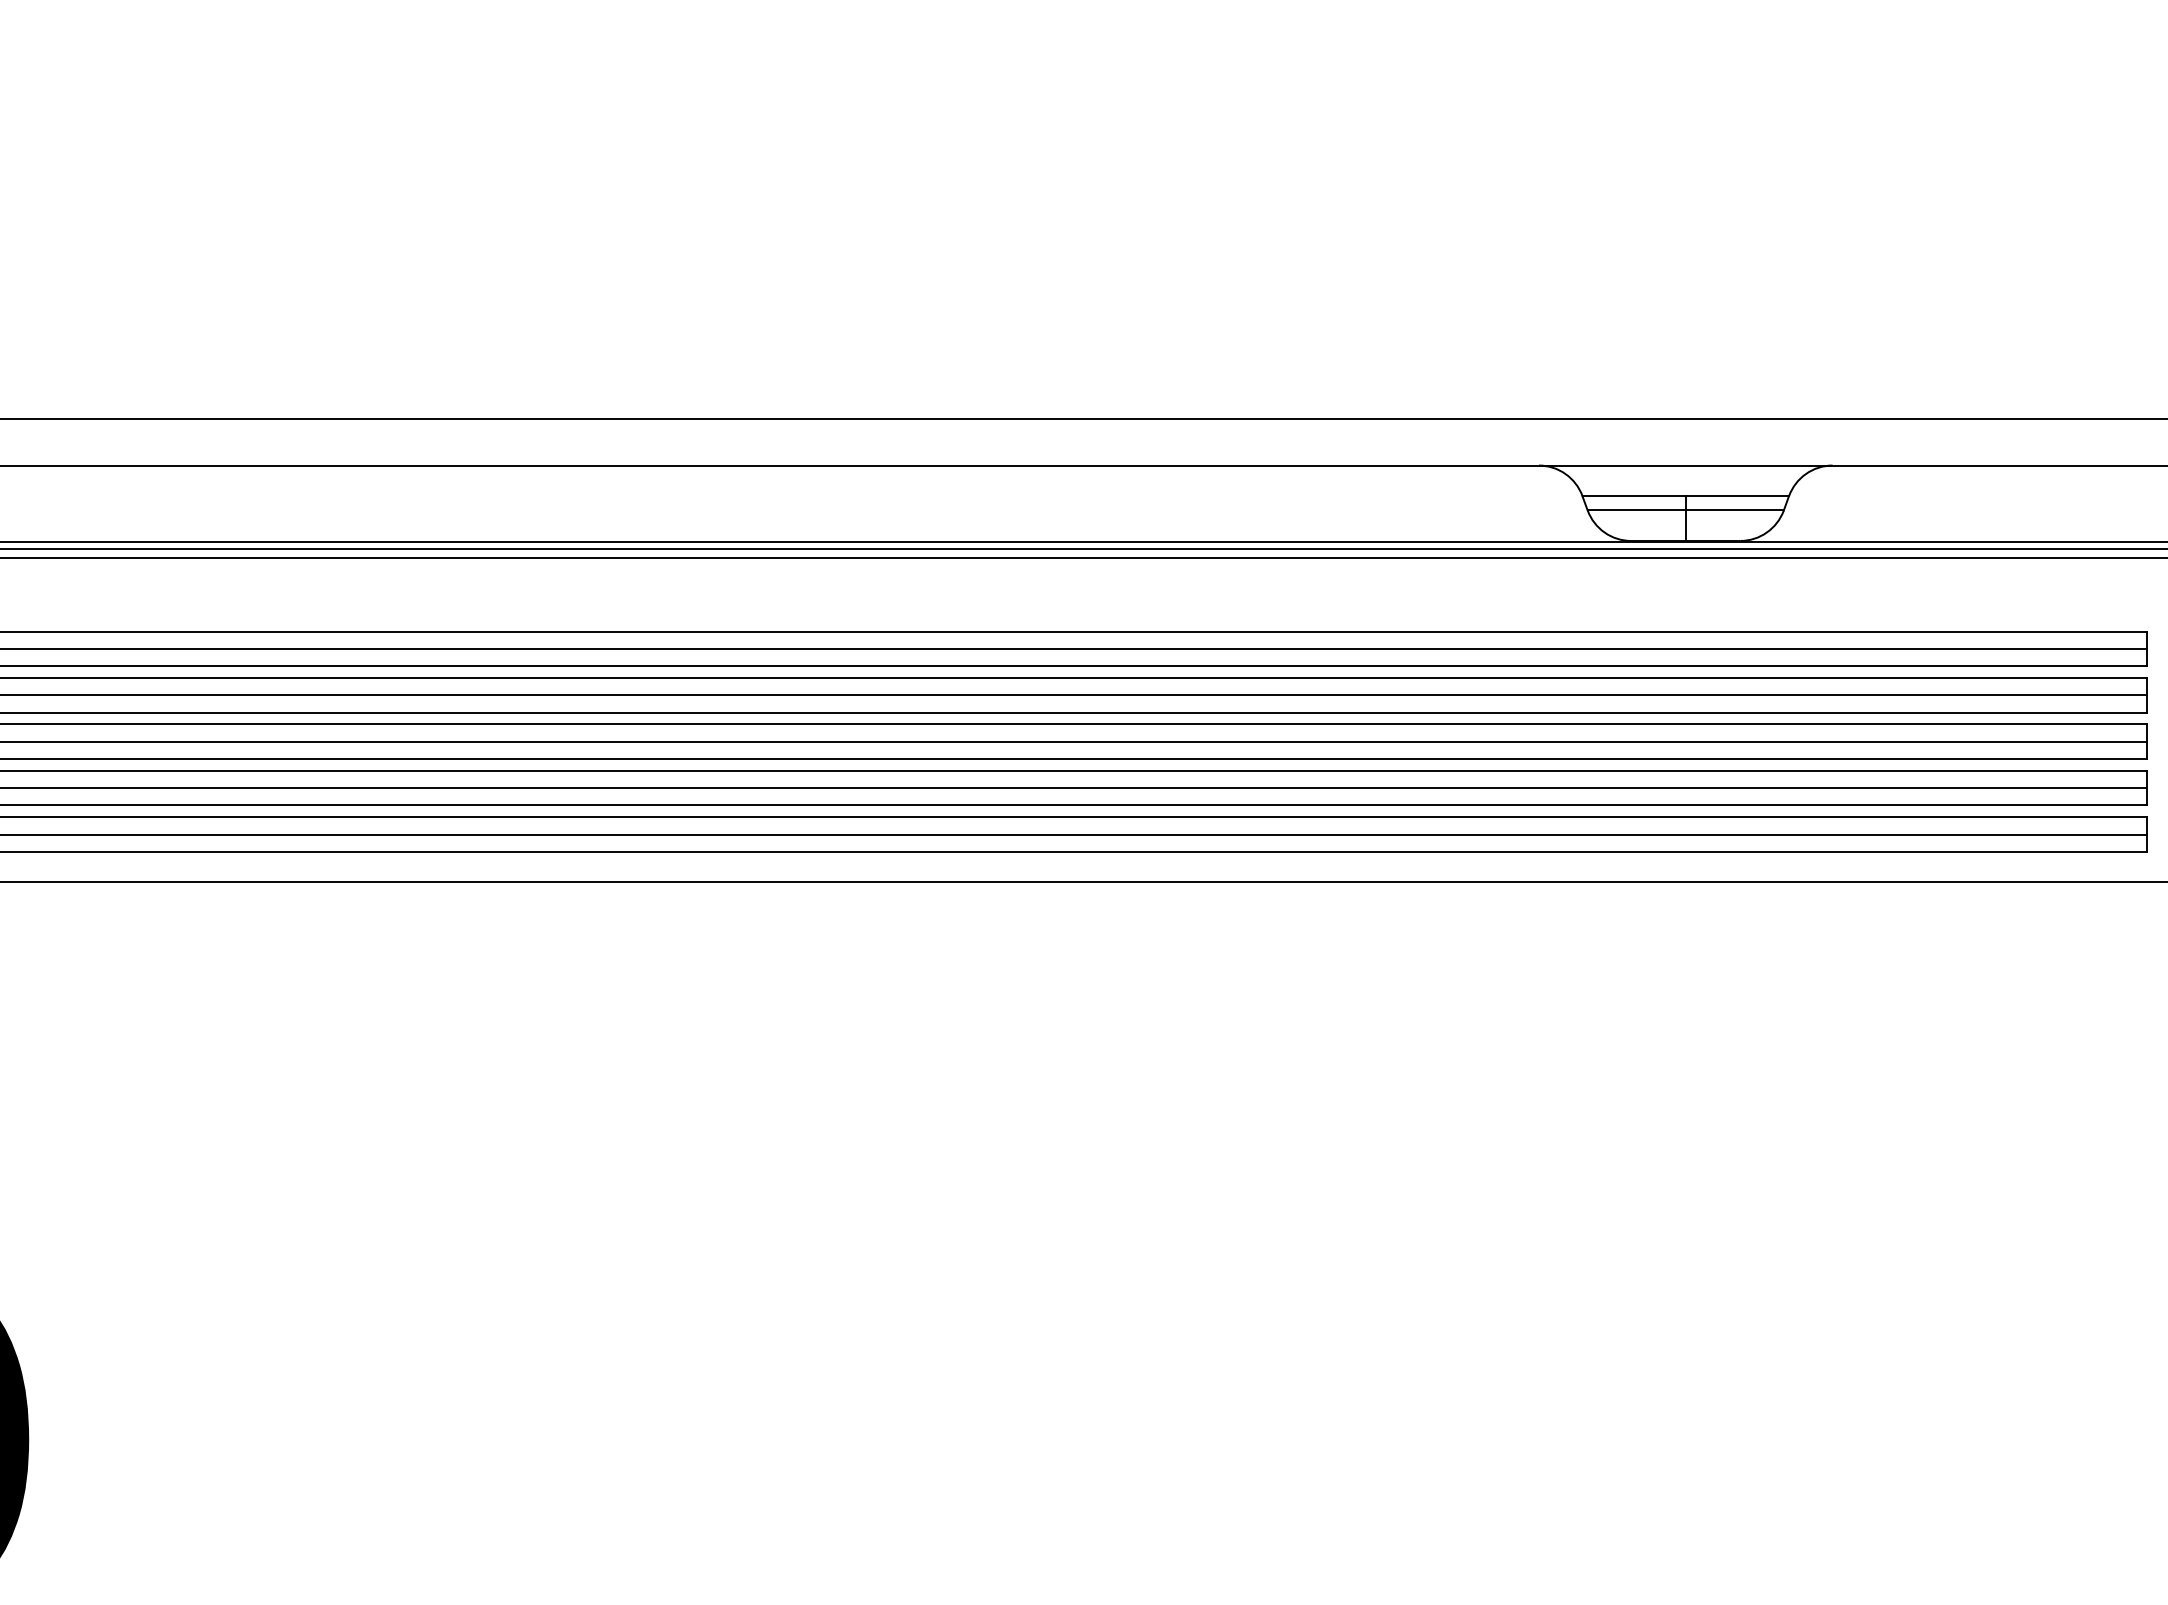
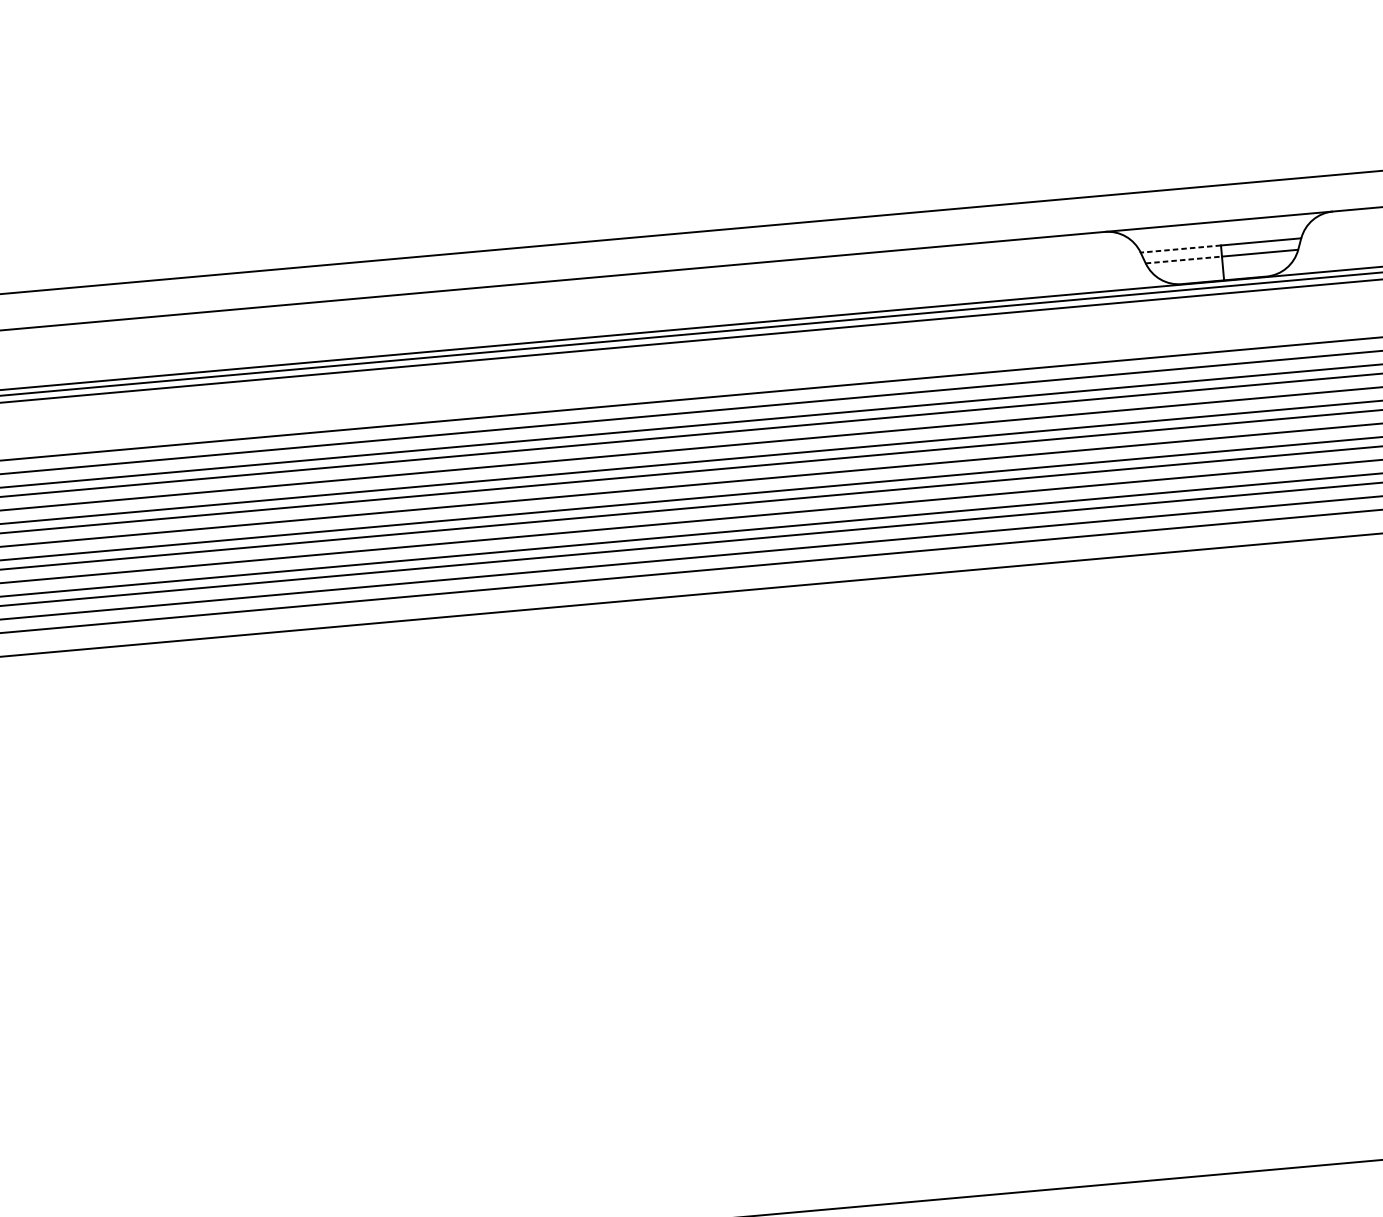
line: (1633, 496) -> (1180, 249), solid -> dashed
line: (1636, 510) -> (1183, 260), solid -> dashed

